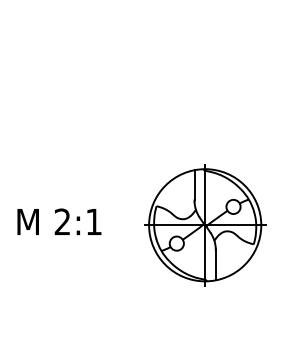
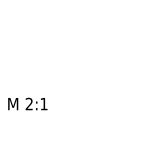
part: (203, 224) -> (95, 105), removed

